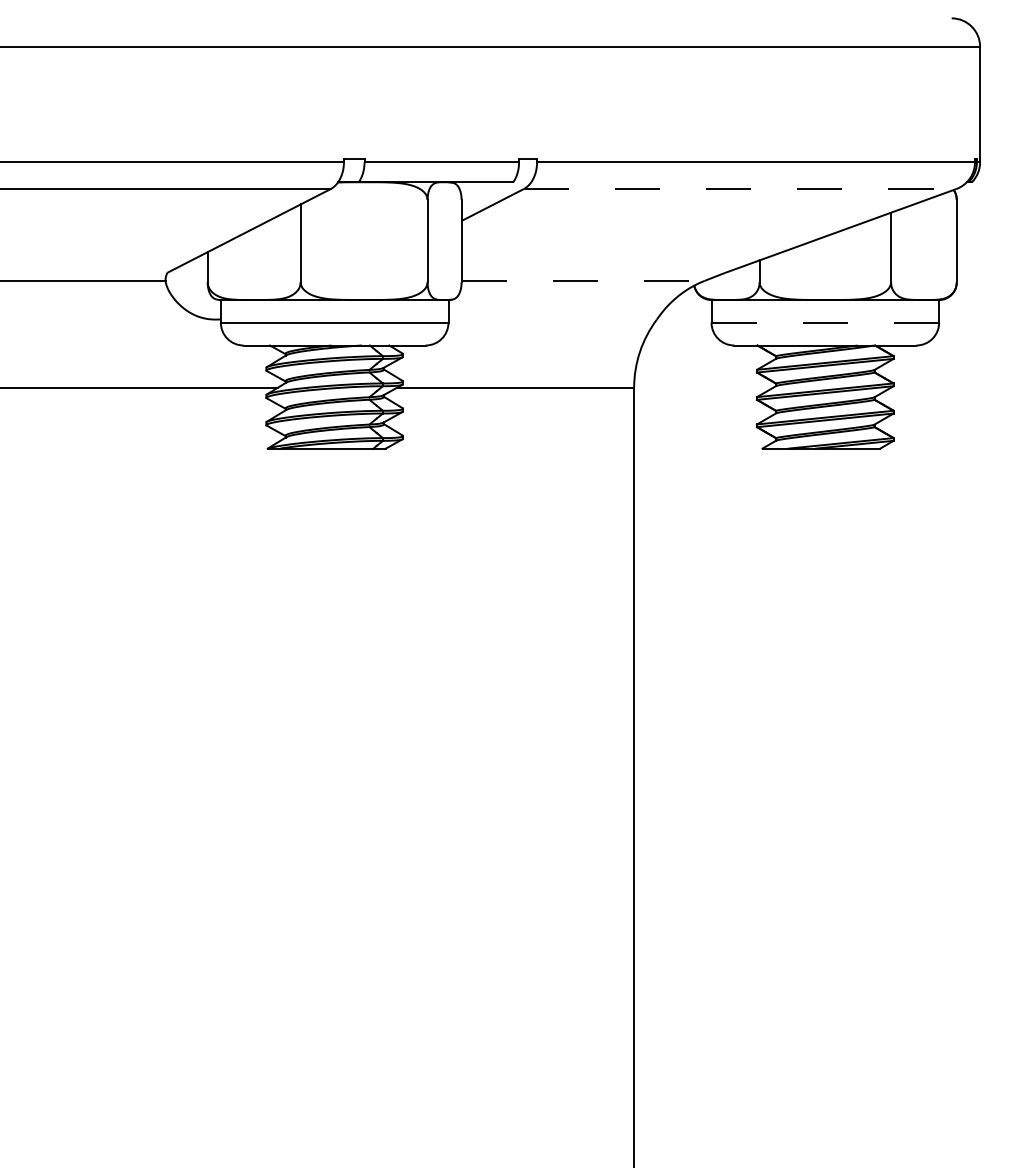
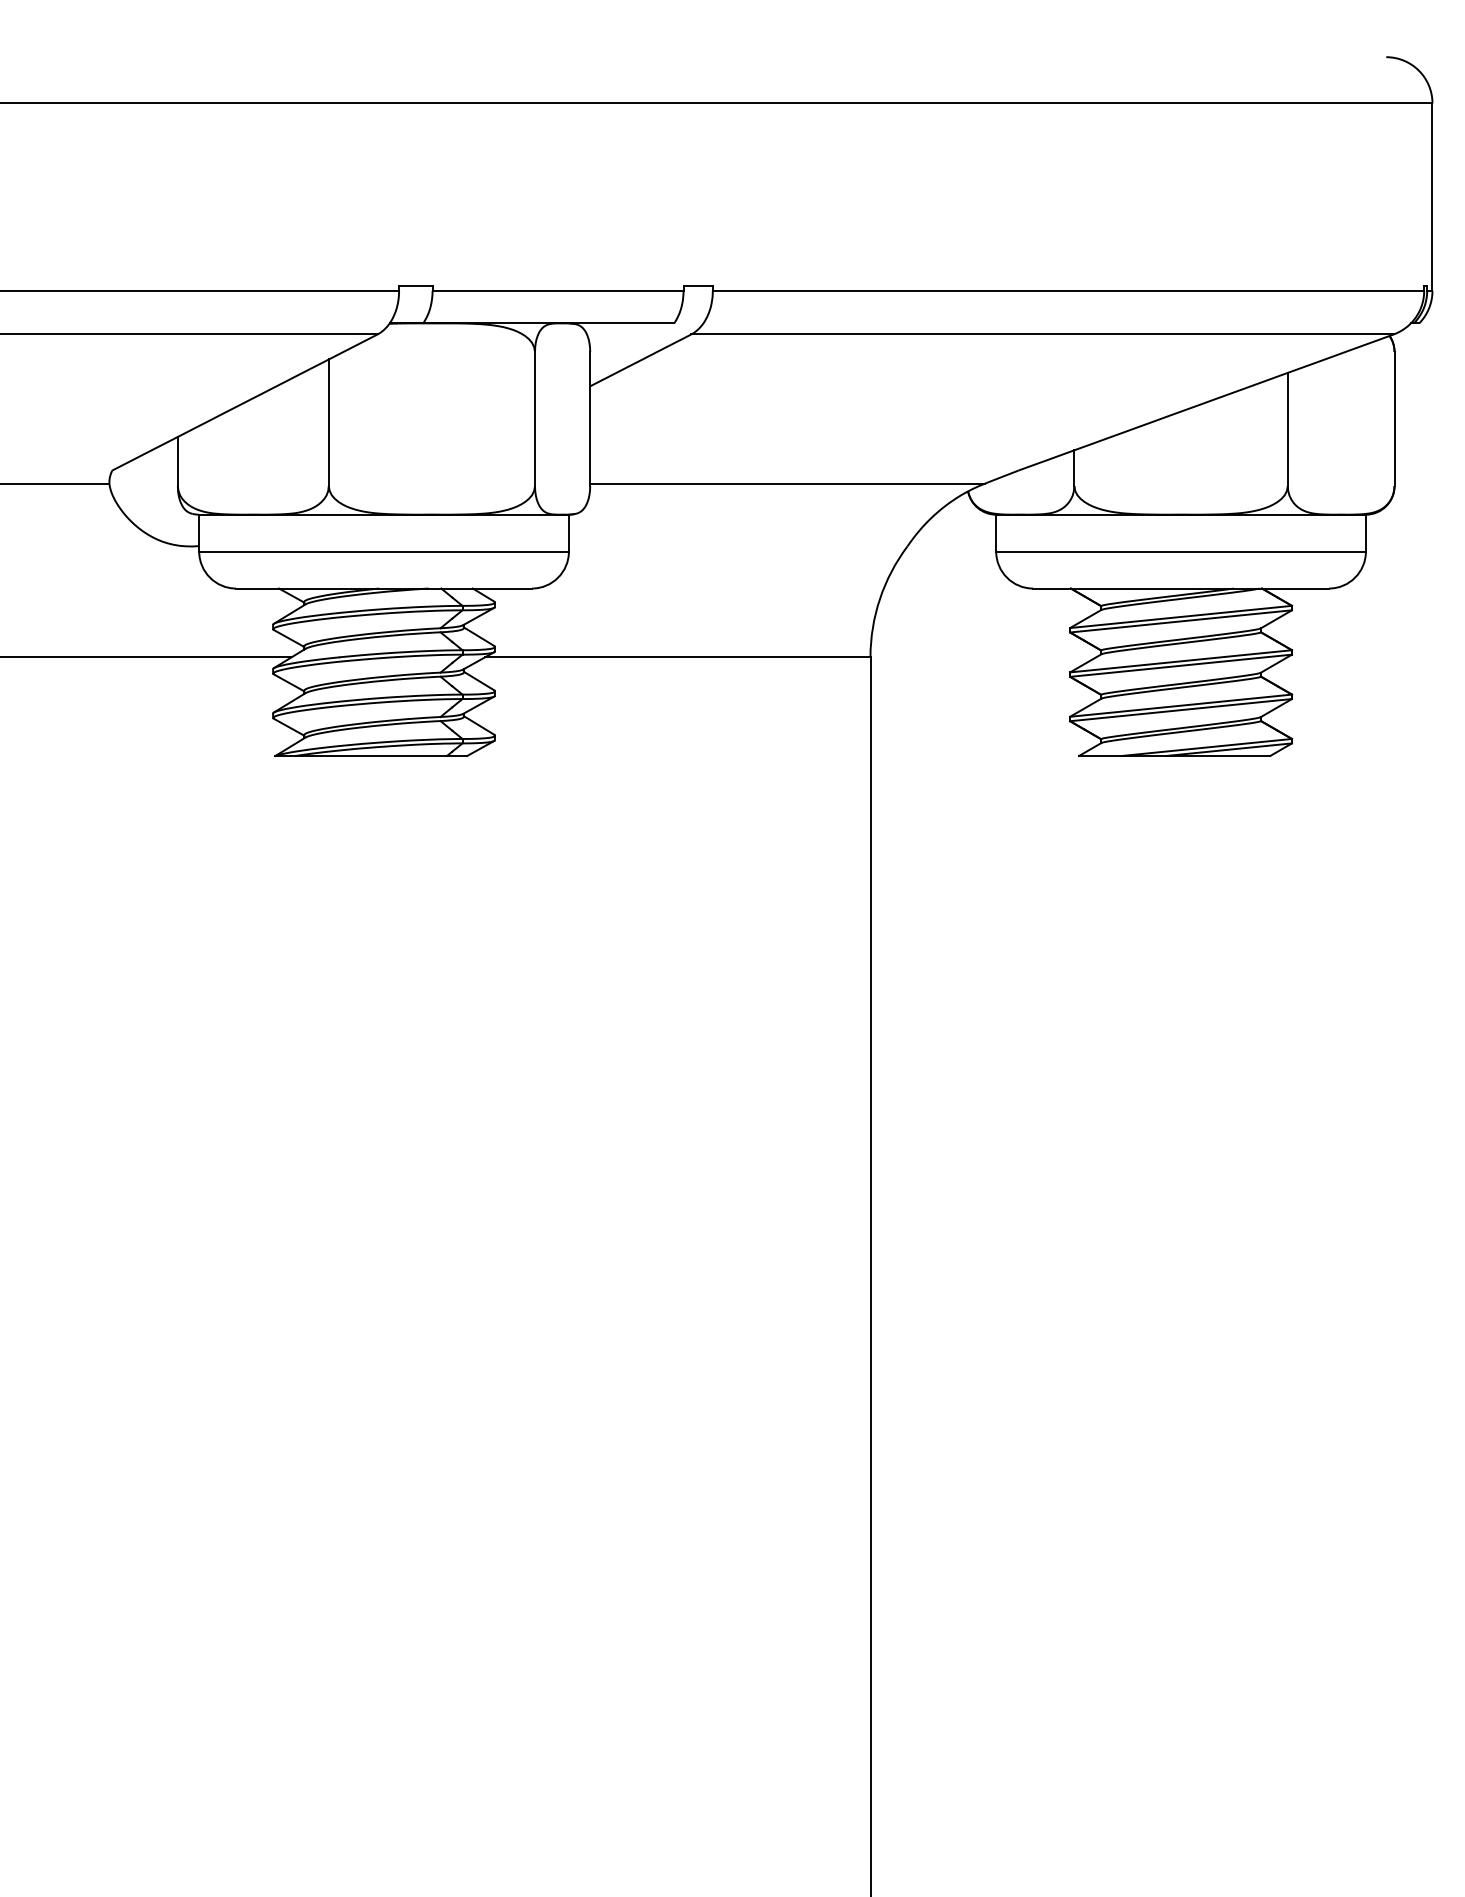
line: (740, 189) -> (1043, 335), dashed -> solid
line: (583, 280) -> (788, 482), dashed -> solid
line: (825, 322) -> (1181, 551), dashed -> solid

